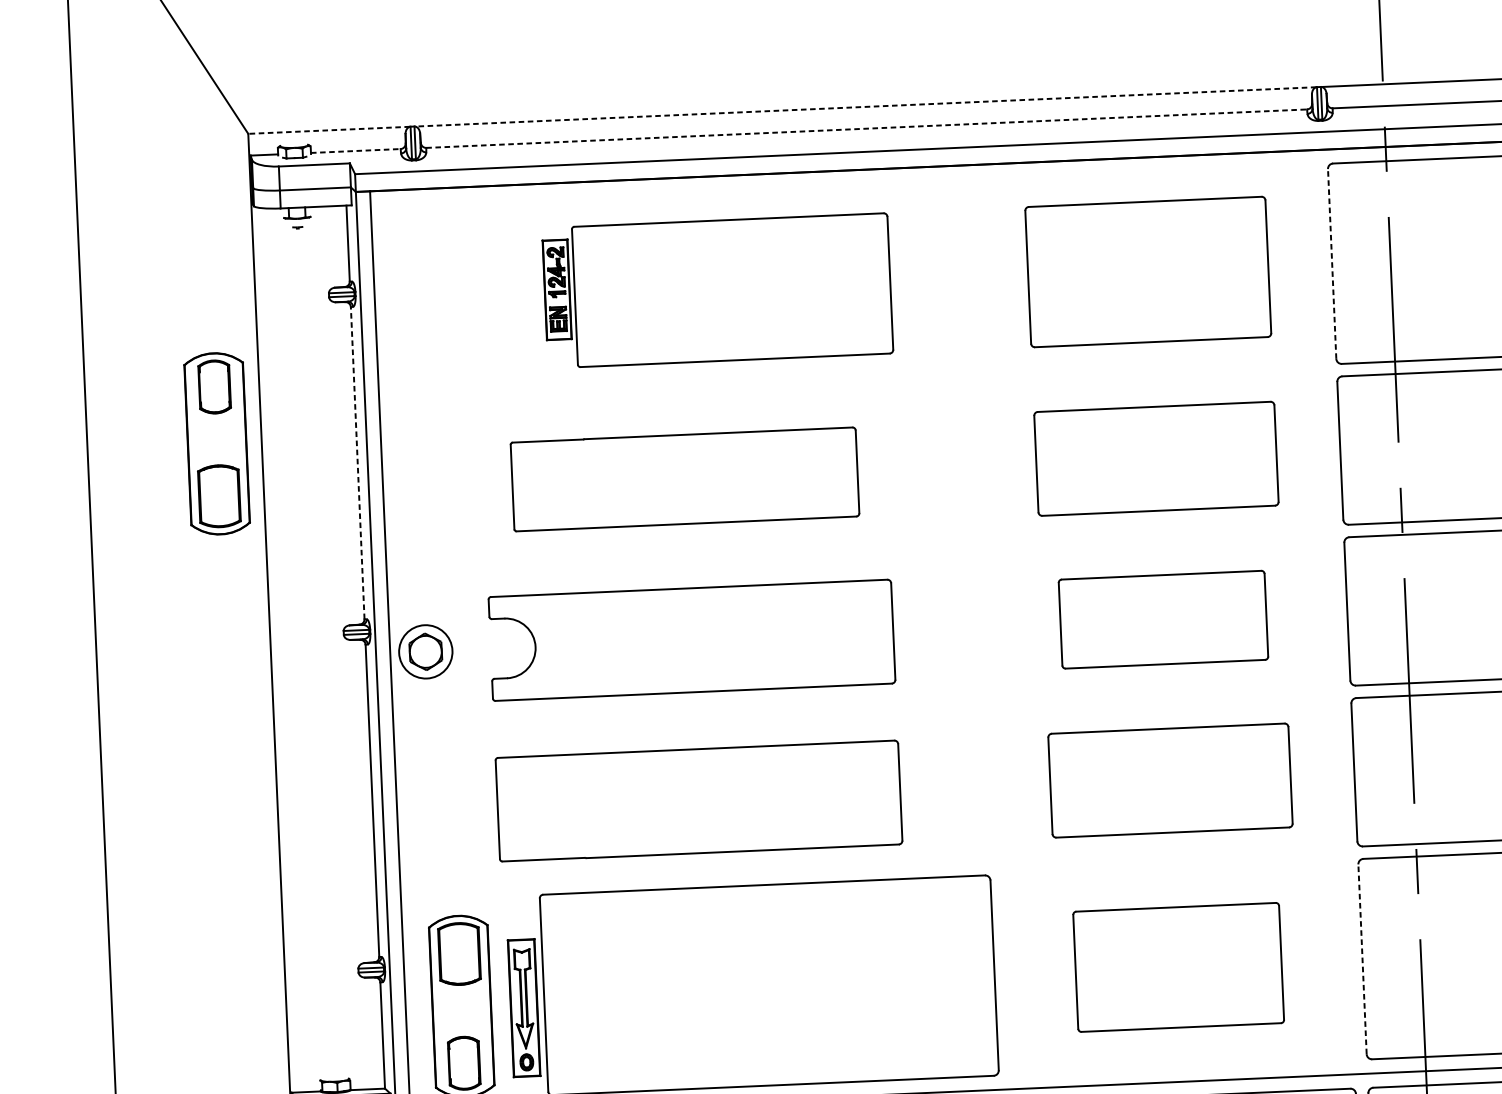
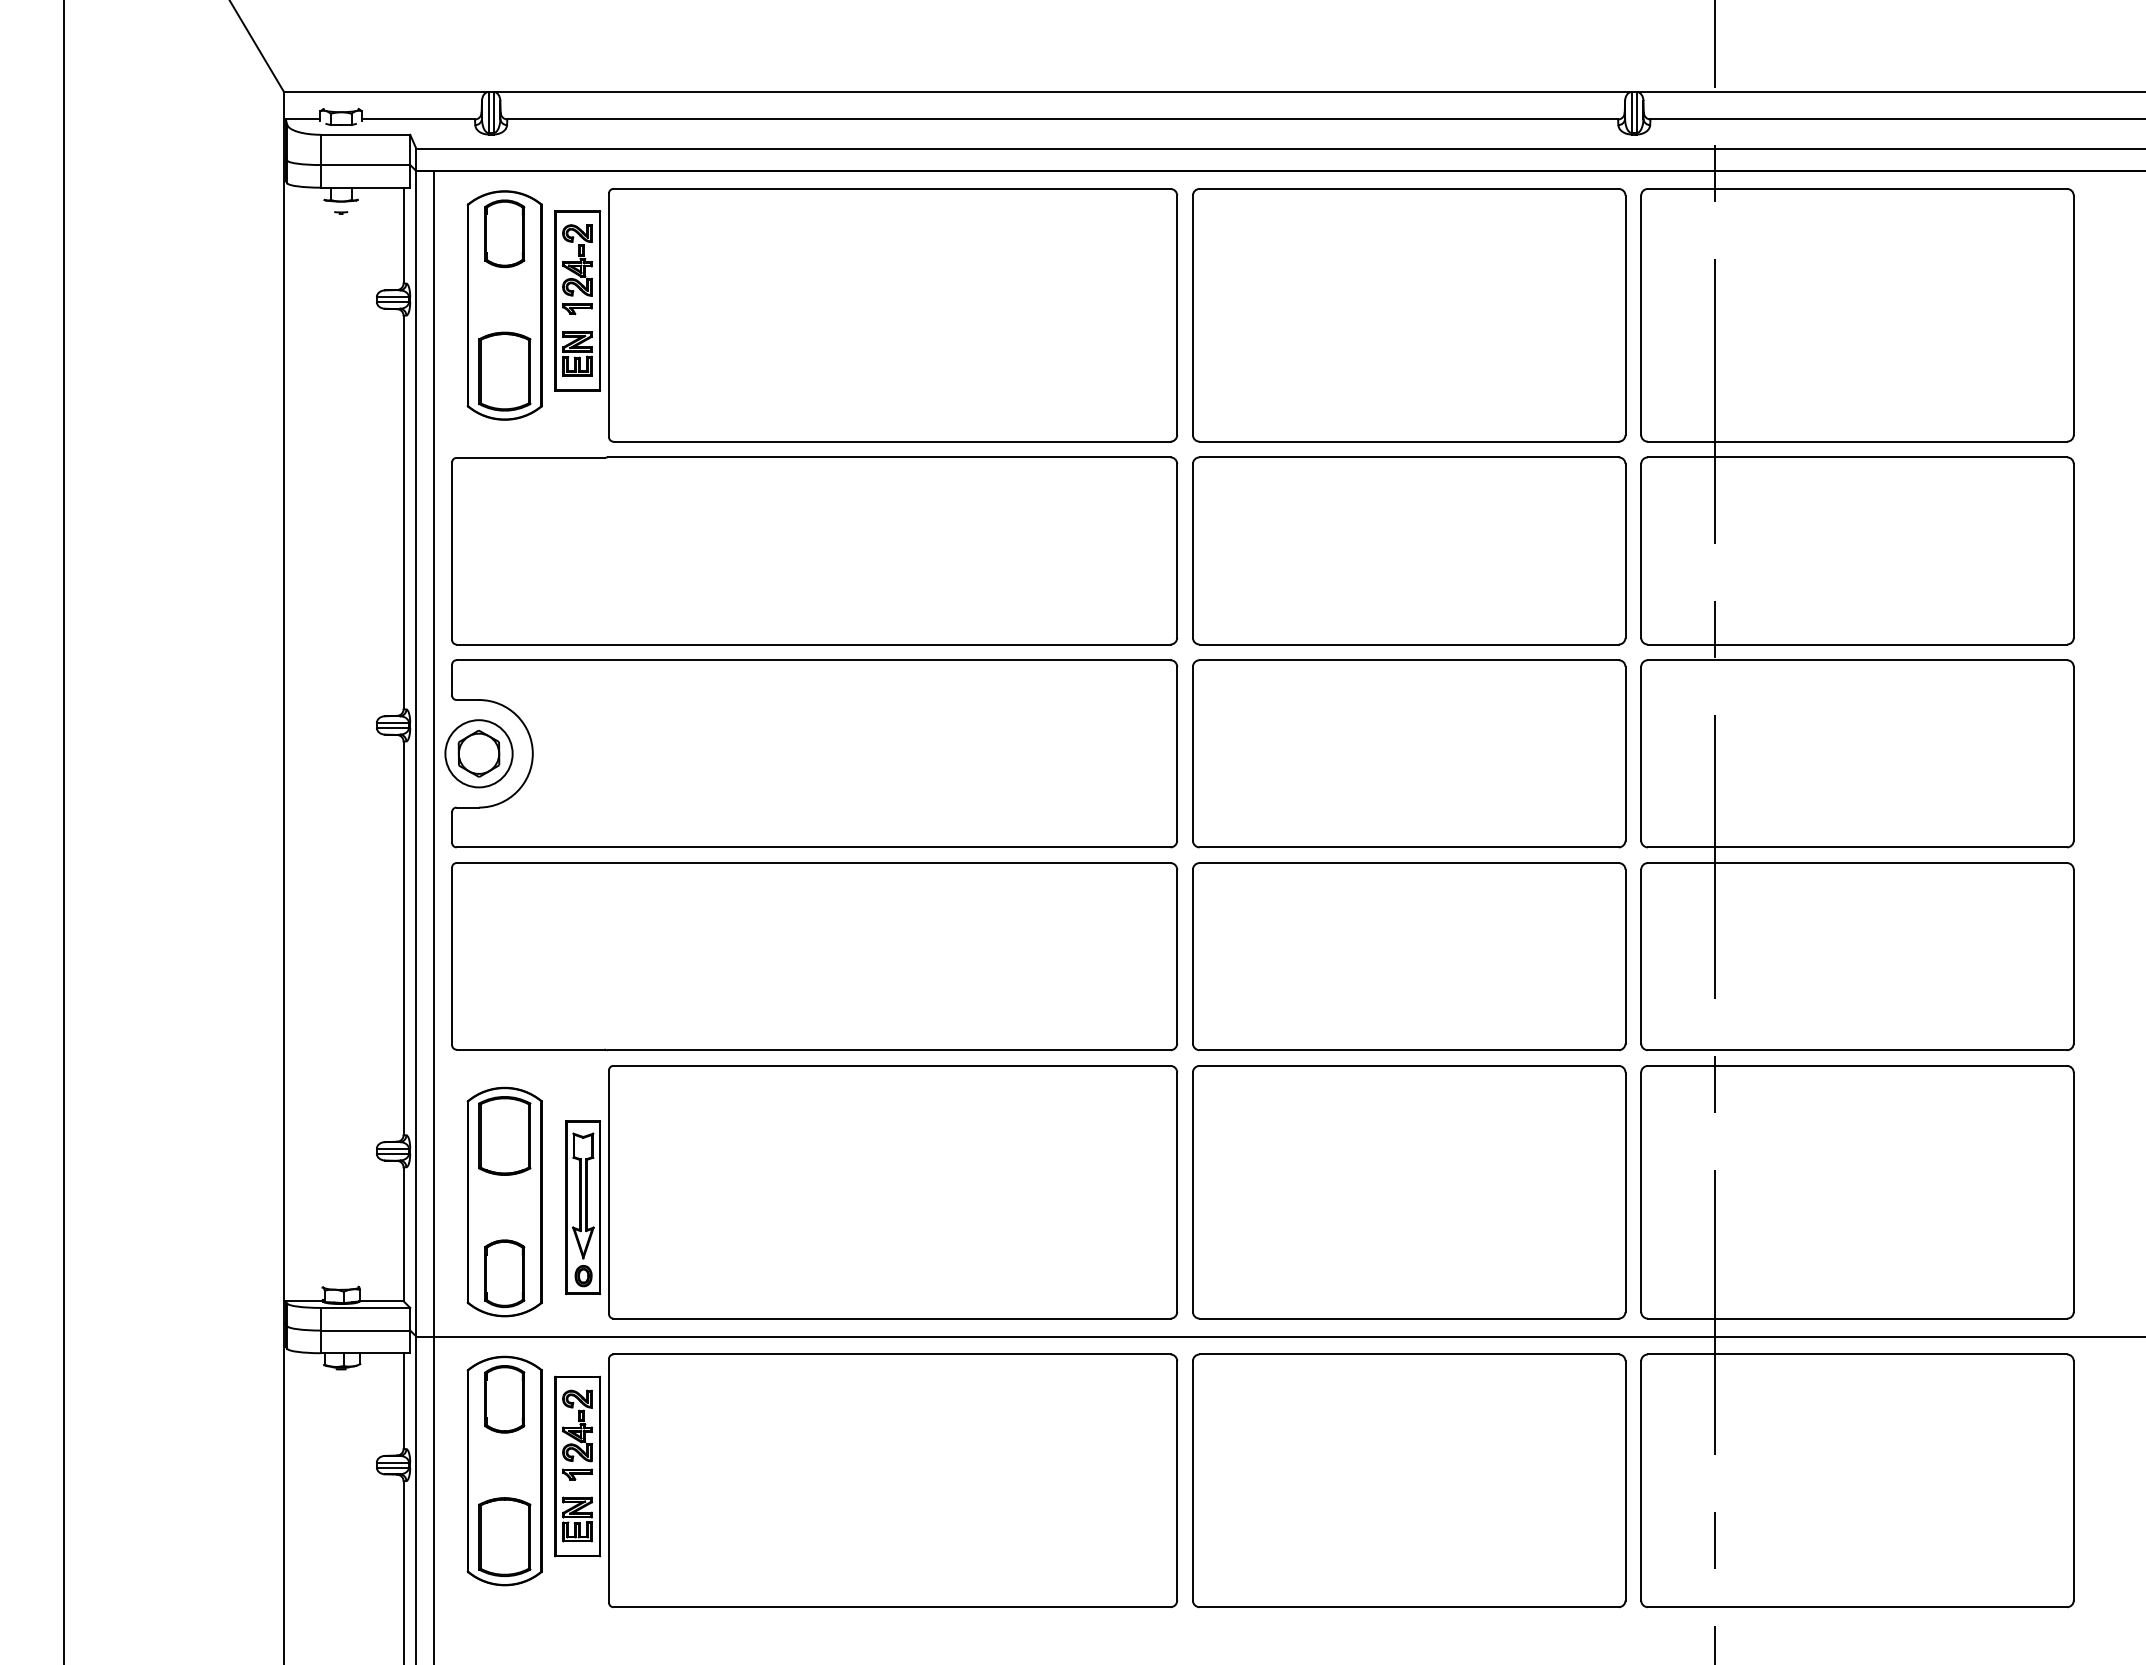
line: (865, 107) -> (1062, 92), dashed -> solid
line: (867, 128) -> (1063, 119), dashed -> solid
line: (328, 130) -> (385, 92), dashed -> solid
line: (355, 151) -> (418, 119), dashed -> solid
line: (1332, 264) -> (1641, 315), dashed -> solid
part: (1148, 272) -> (1409, 315), size x1.43
part: (717, 290) -> (866, 315), size x1.43
part: (216, 443) -> (504, 305), moved
part: (1156, 458) -> (1409, 550), size x1.43
line: (357, 463) -> (403, 512), dashed -> solid
part: (684, 479) -> (814, 550), size x1.67
part: (1163, 619) -> (1409, 753), size x1.67
part: (691, 640) -> (814, 753), size x1.43
part: (1170, 780) -> (1409, 956), size x1.43
part: (698, 800) -> (814, 956), size x1.43
line: (1362, 959) -> (1641, 1192), dashed -> solid
part: (1178, 967) -> (1409, 1192), size x1.67

